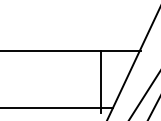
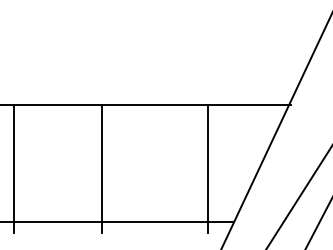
line: (6, 81) -> (13, 168), added
line: (49, 81) -> (102, 168), added

